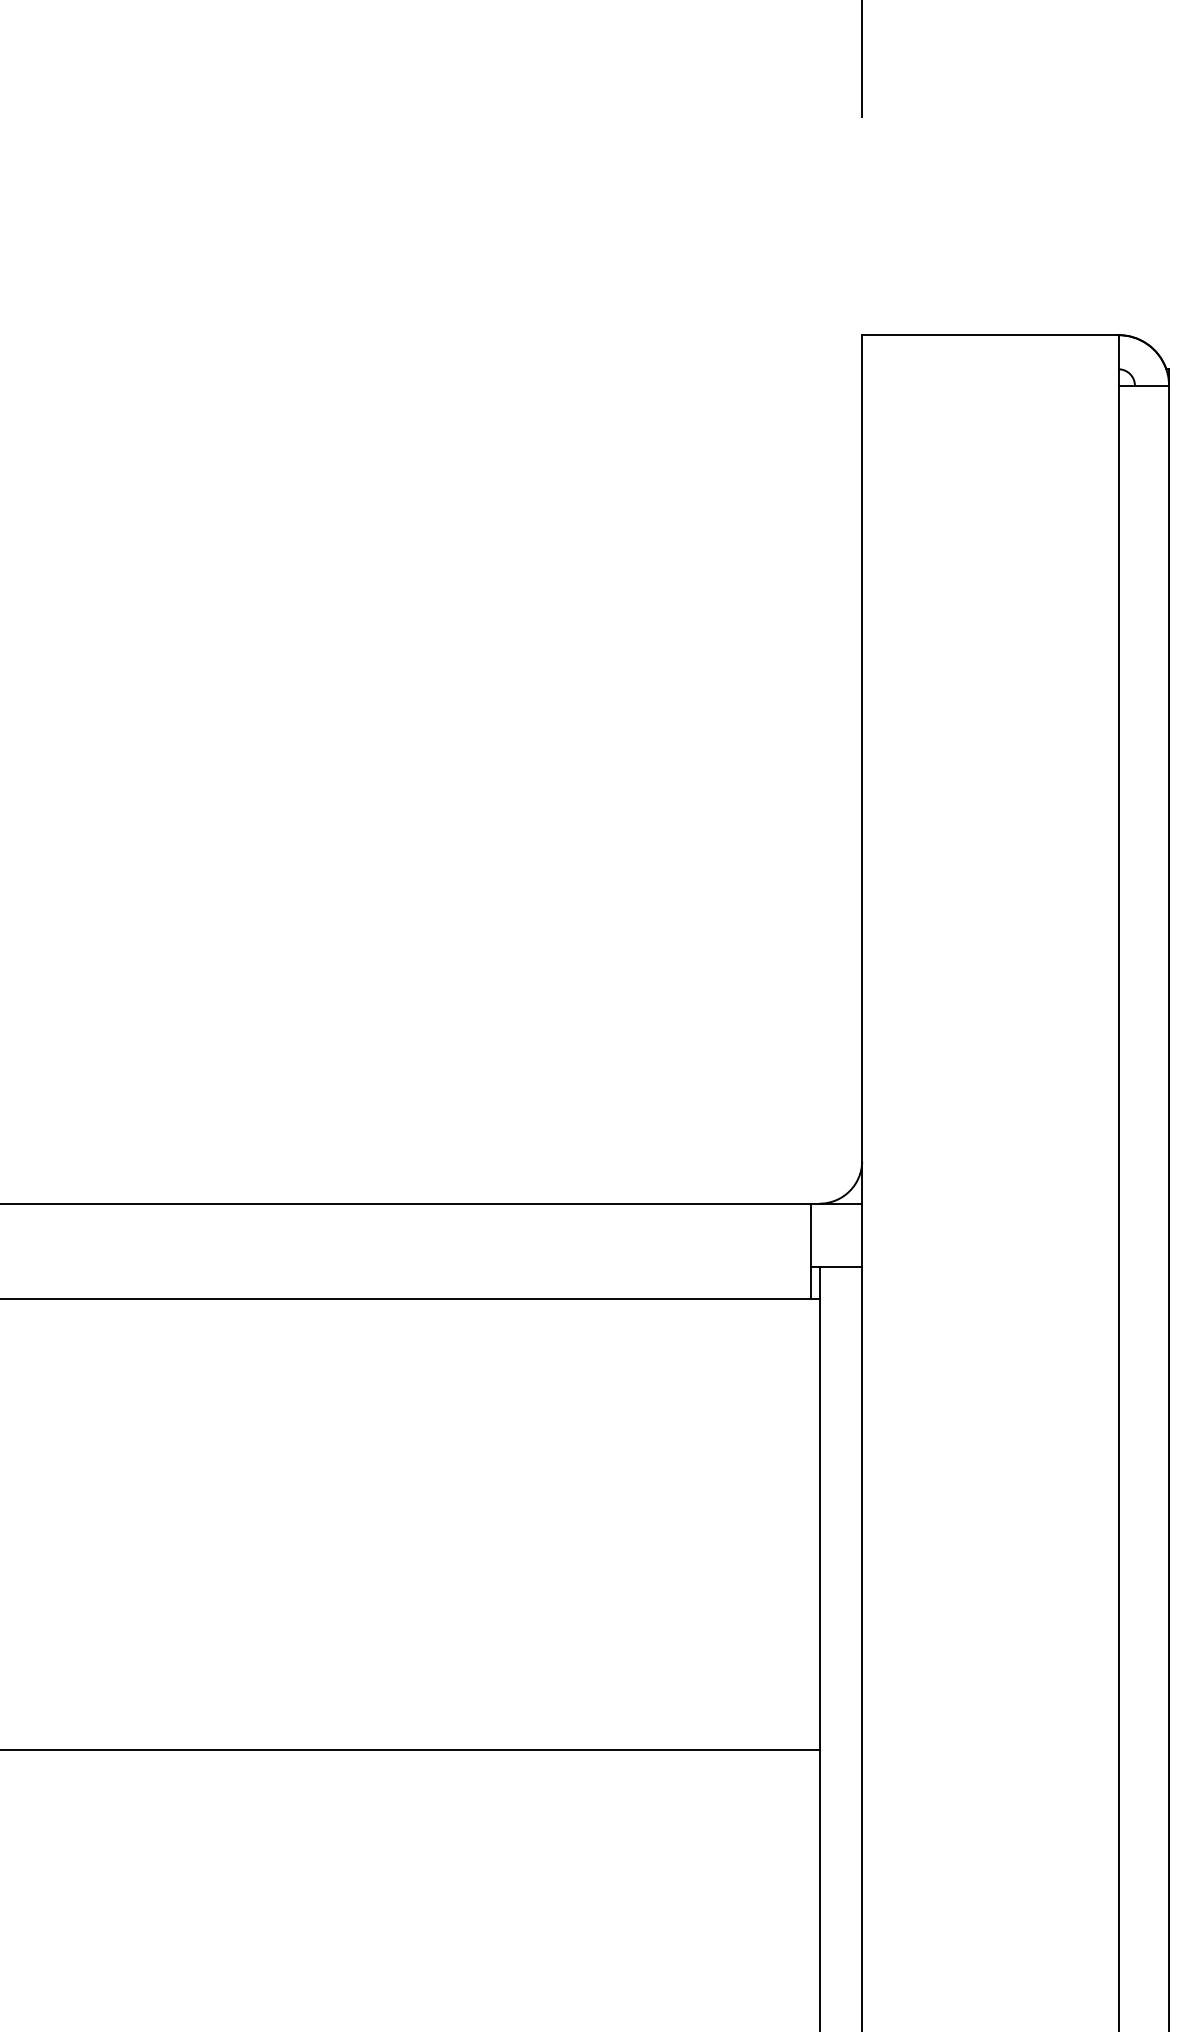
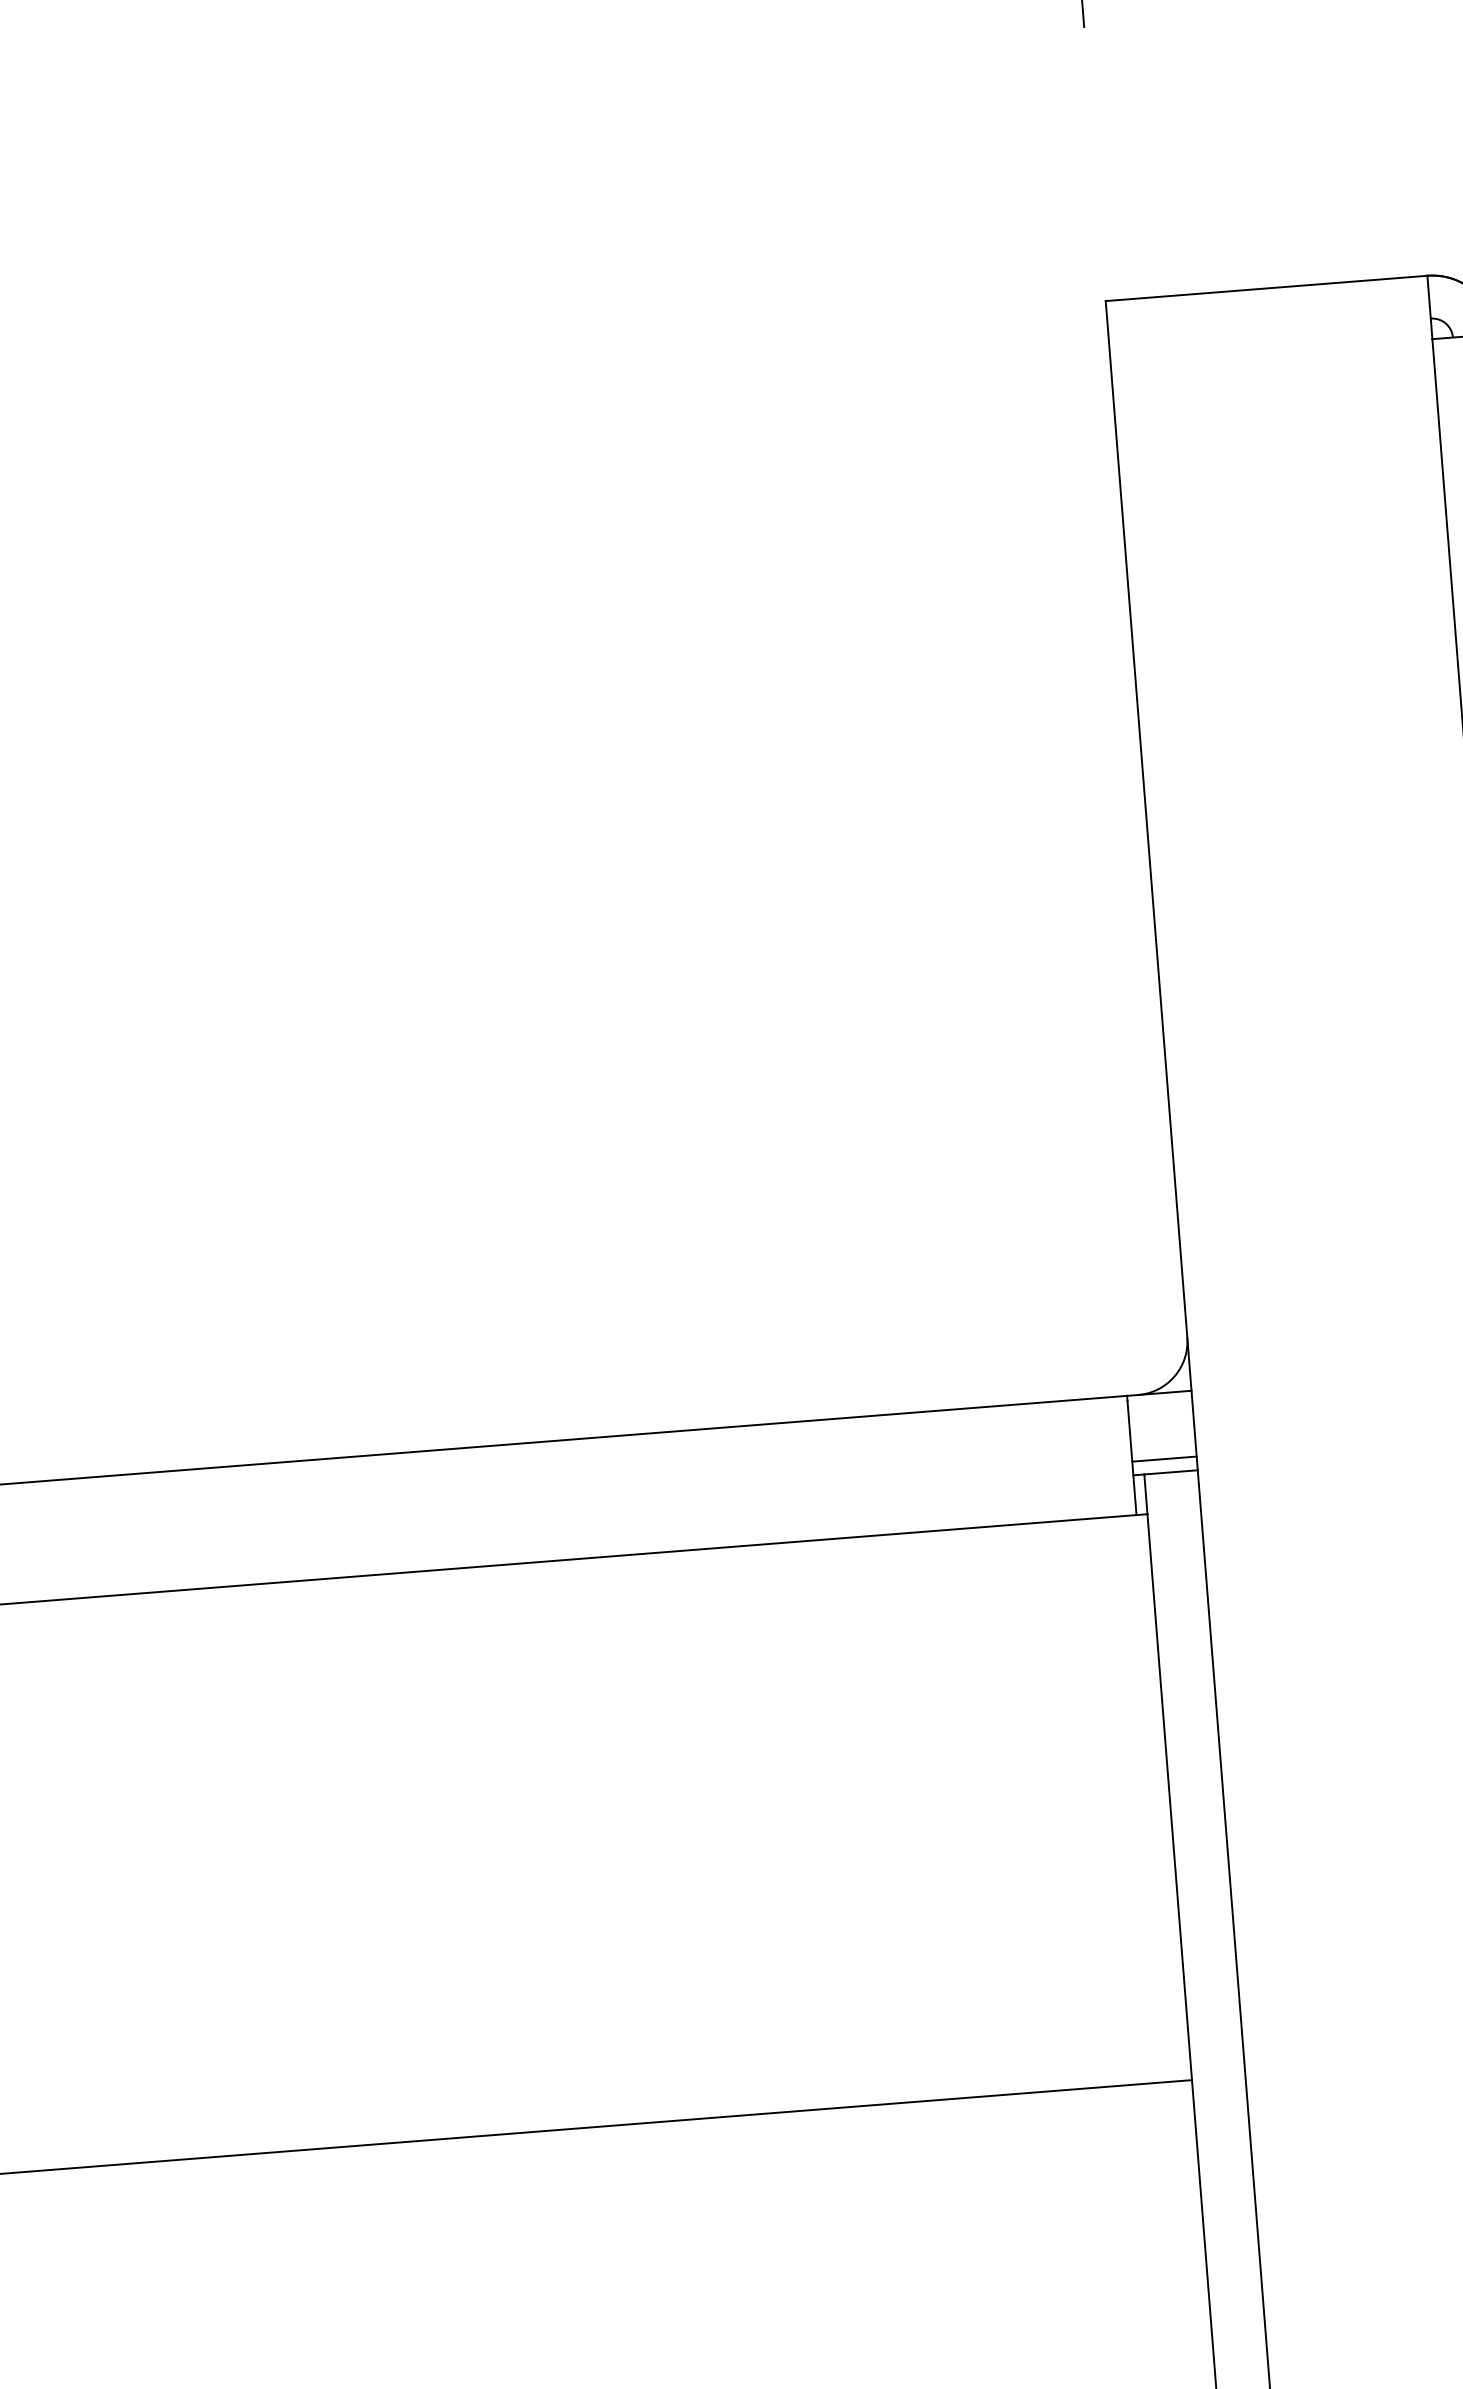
line: (836, 1256) -> (1164, 1459), added

